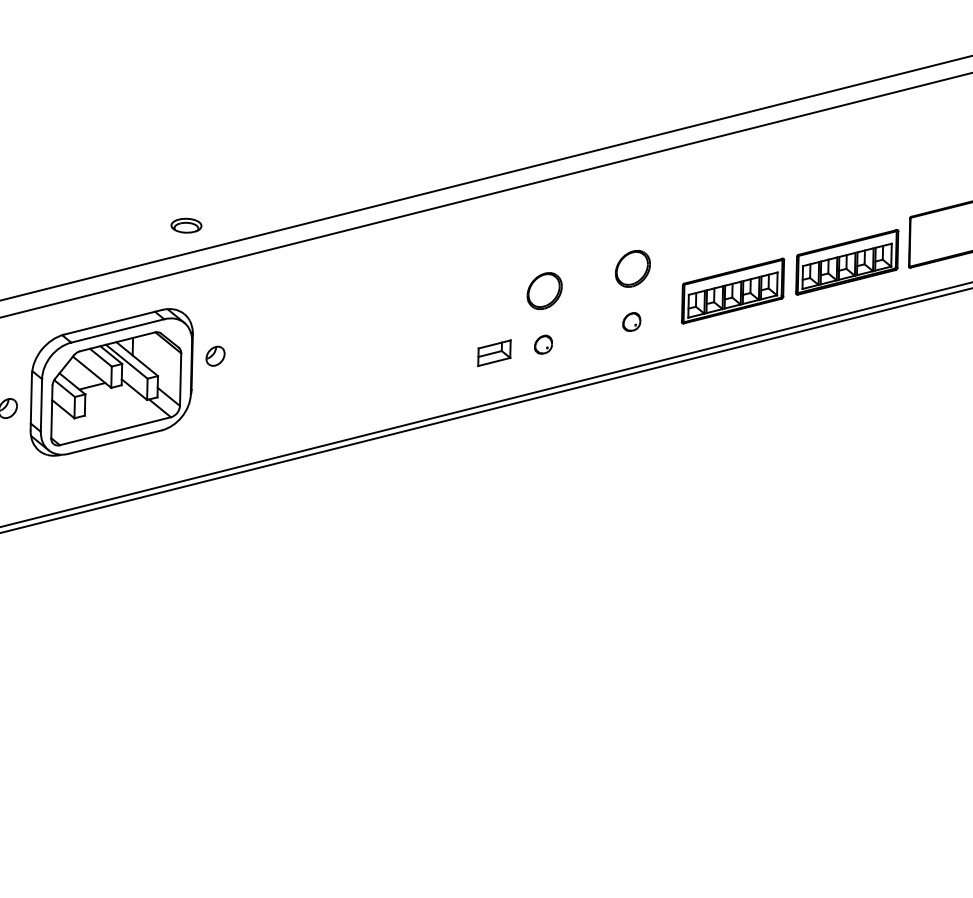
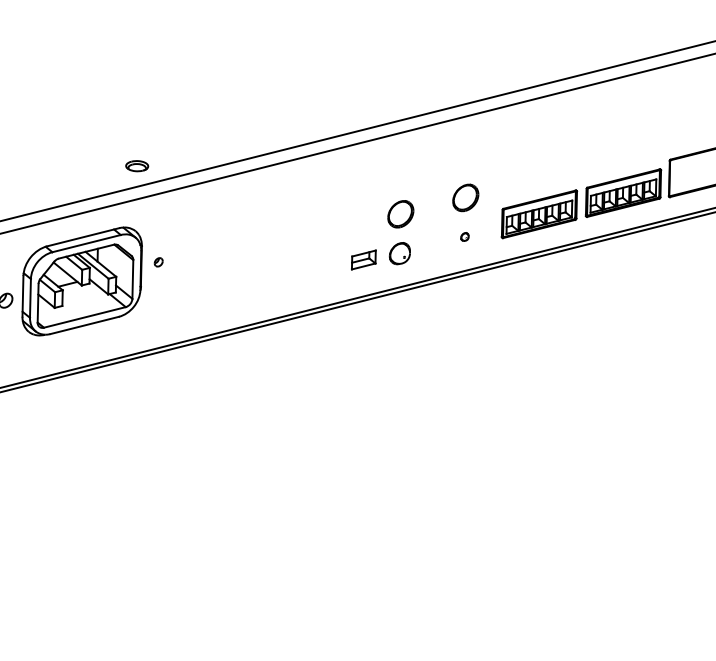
part: (631, 321) -> (464, 236), size x0.6
part: (542, 344) -> (399, 253), size x1.6
part: (215, 356) -> (158, 262), size x0.6

